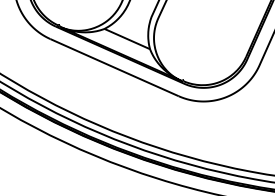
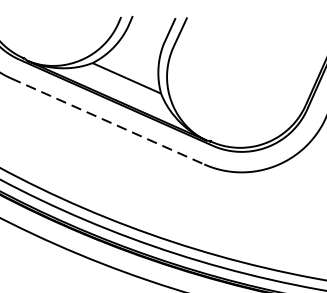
line: (115, 67) -> (109, 121), solid -> dashed

